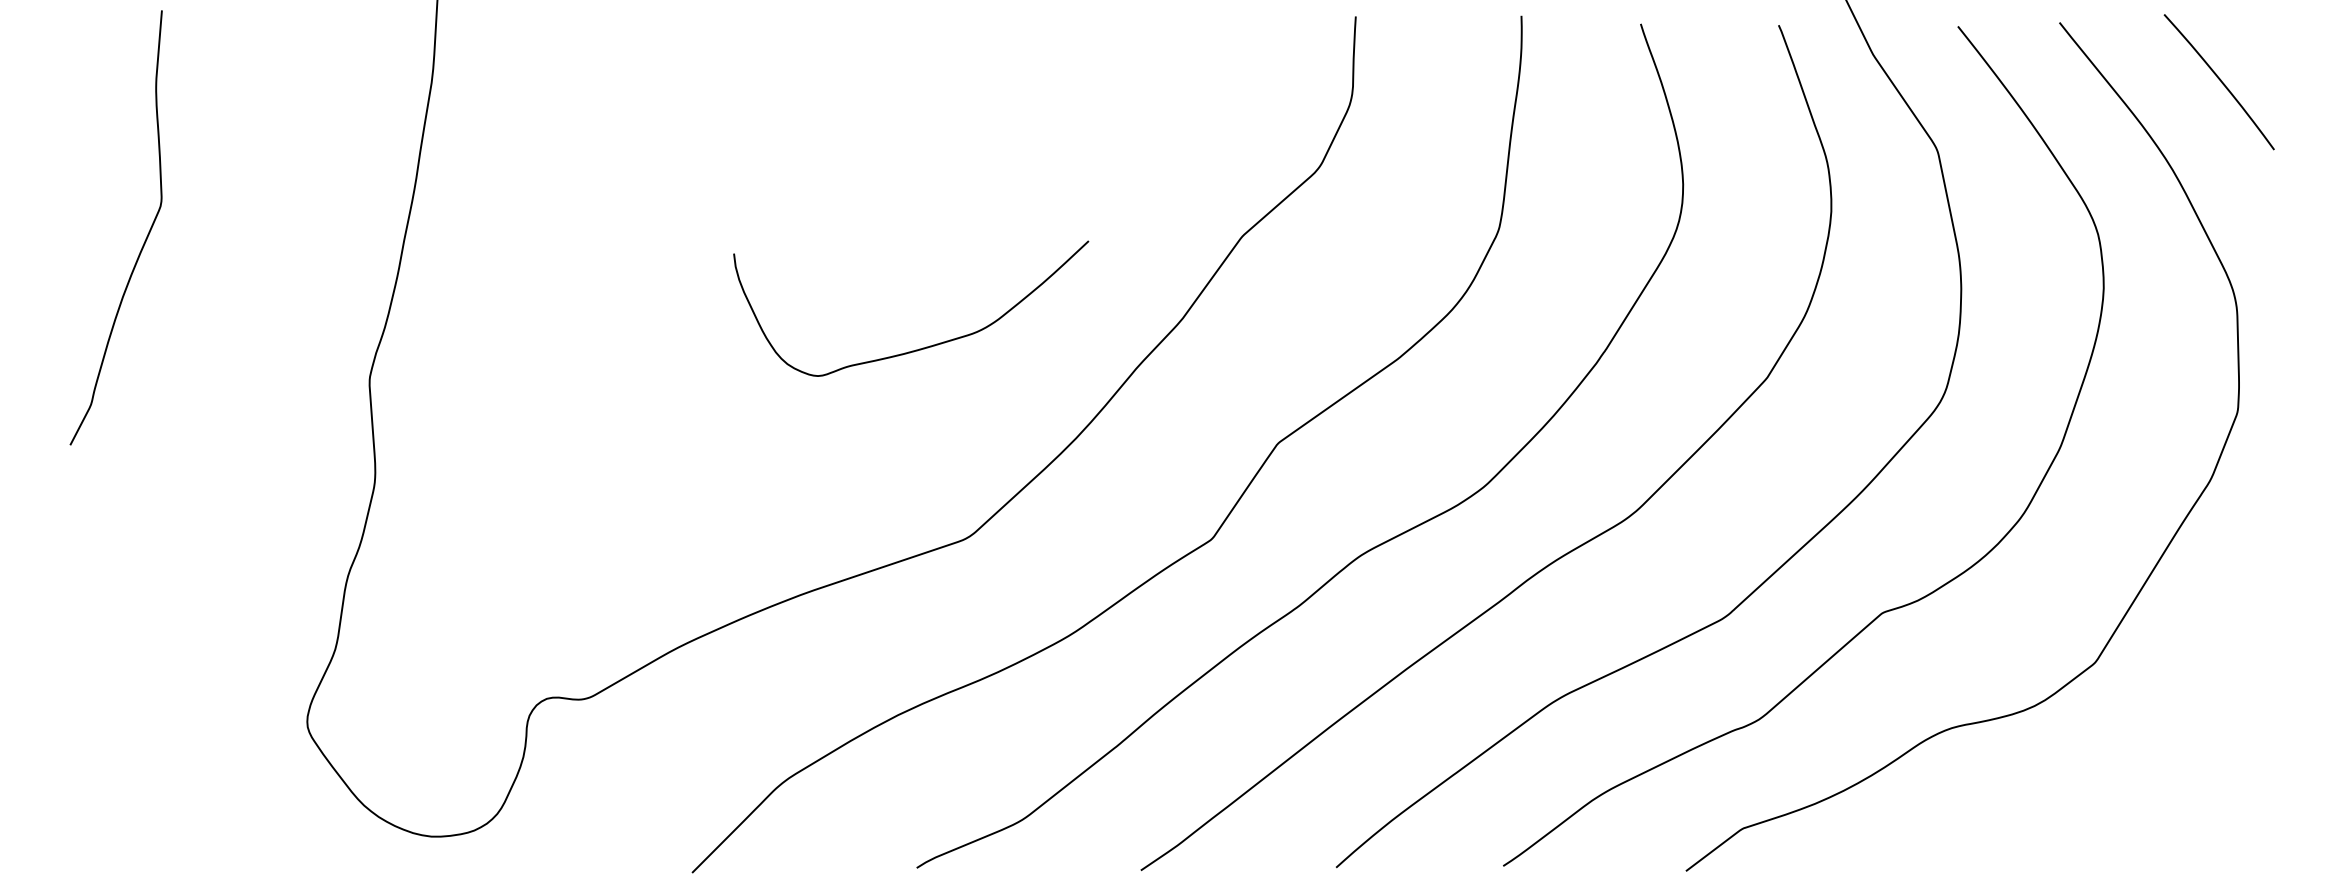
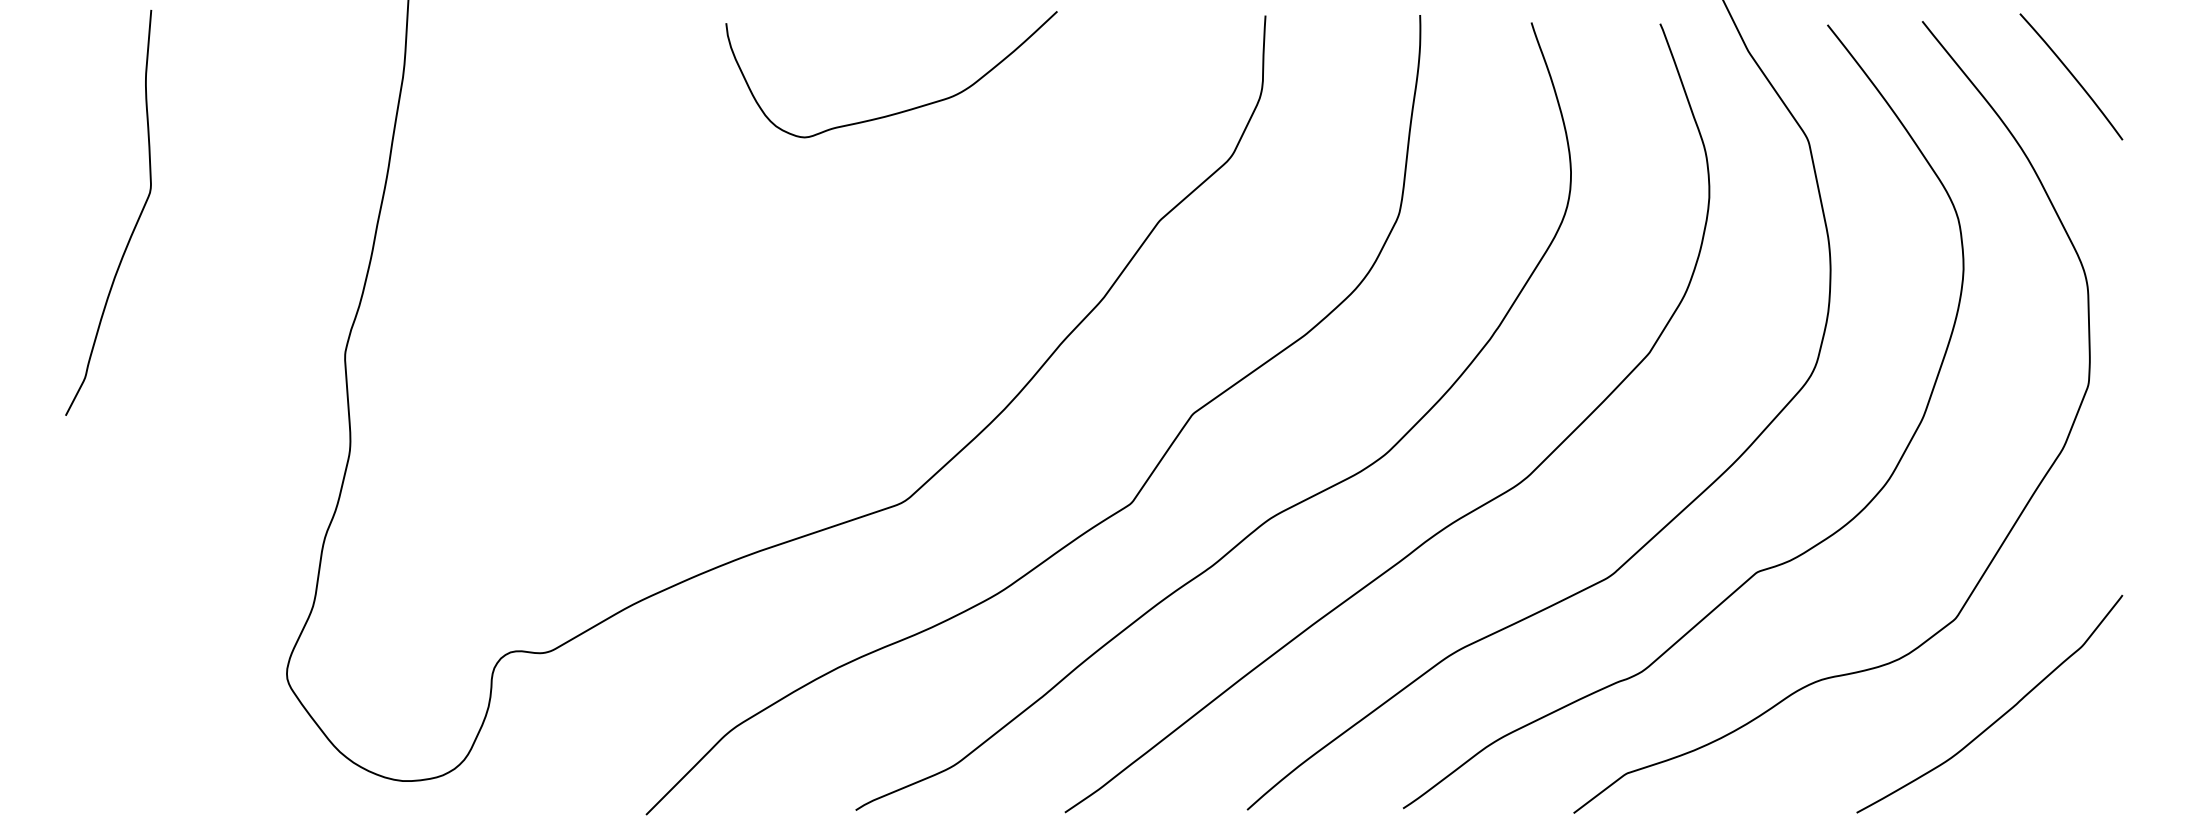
curve: (919, 348) -> (899, 111), moved
curve: (2140, 769) -> (1997, 718), added

